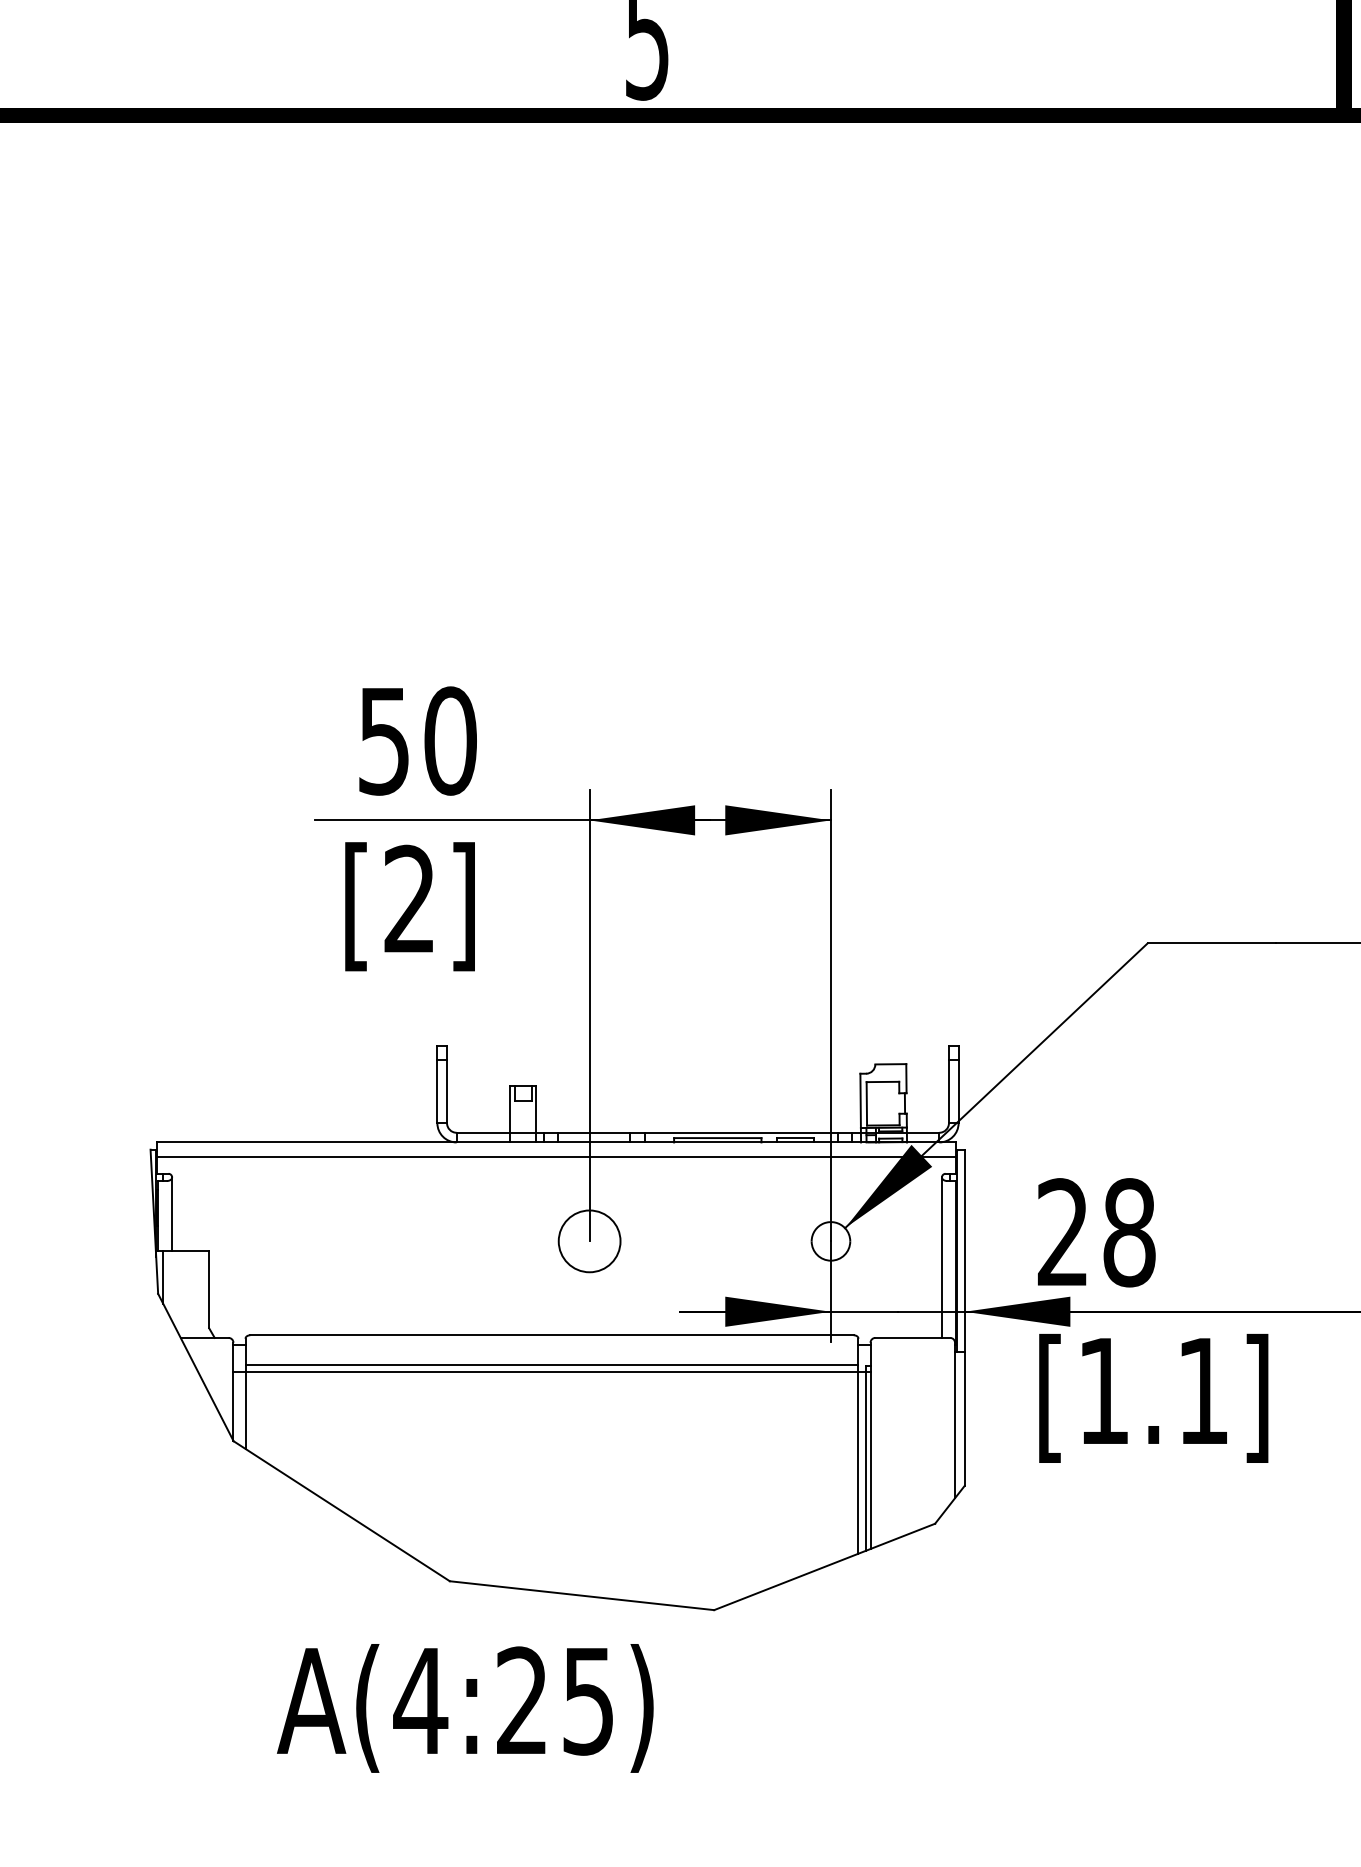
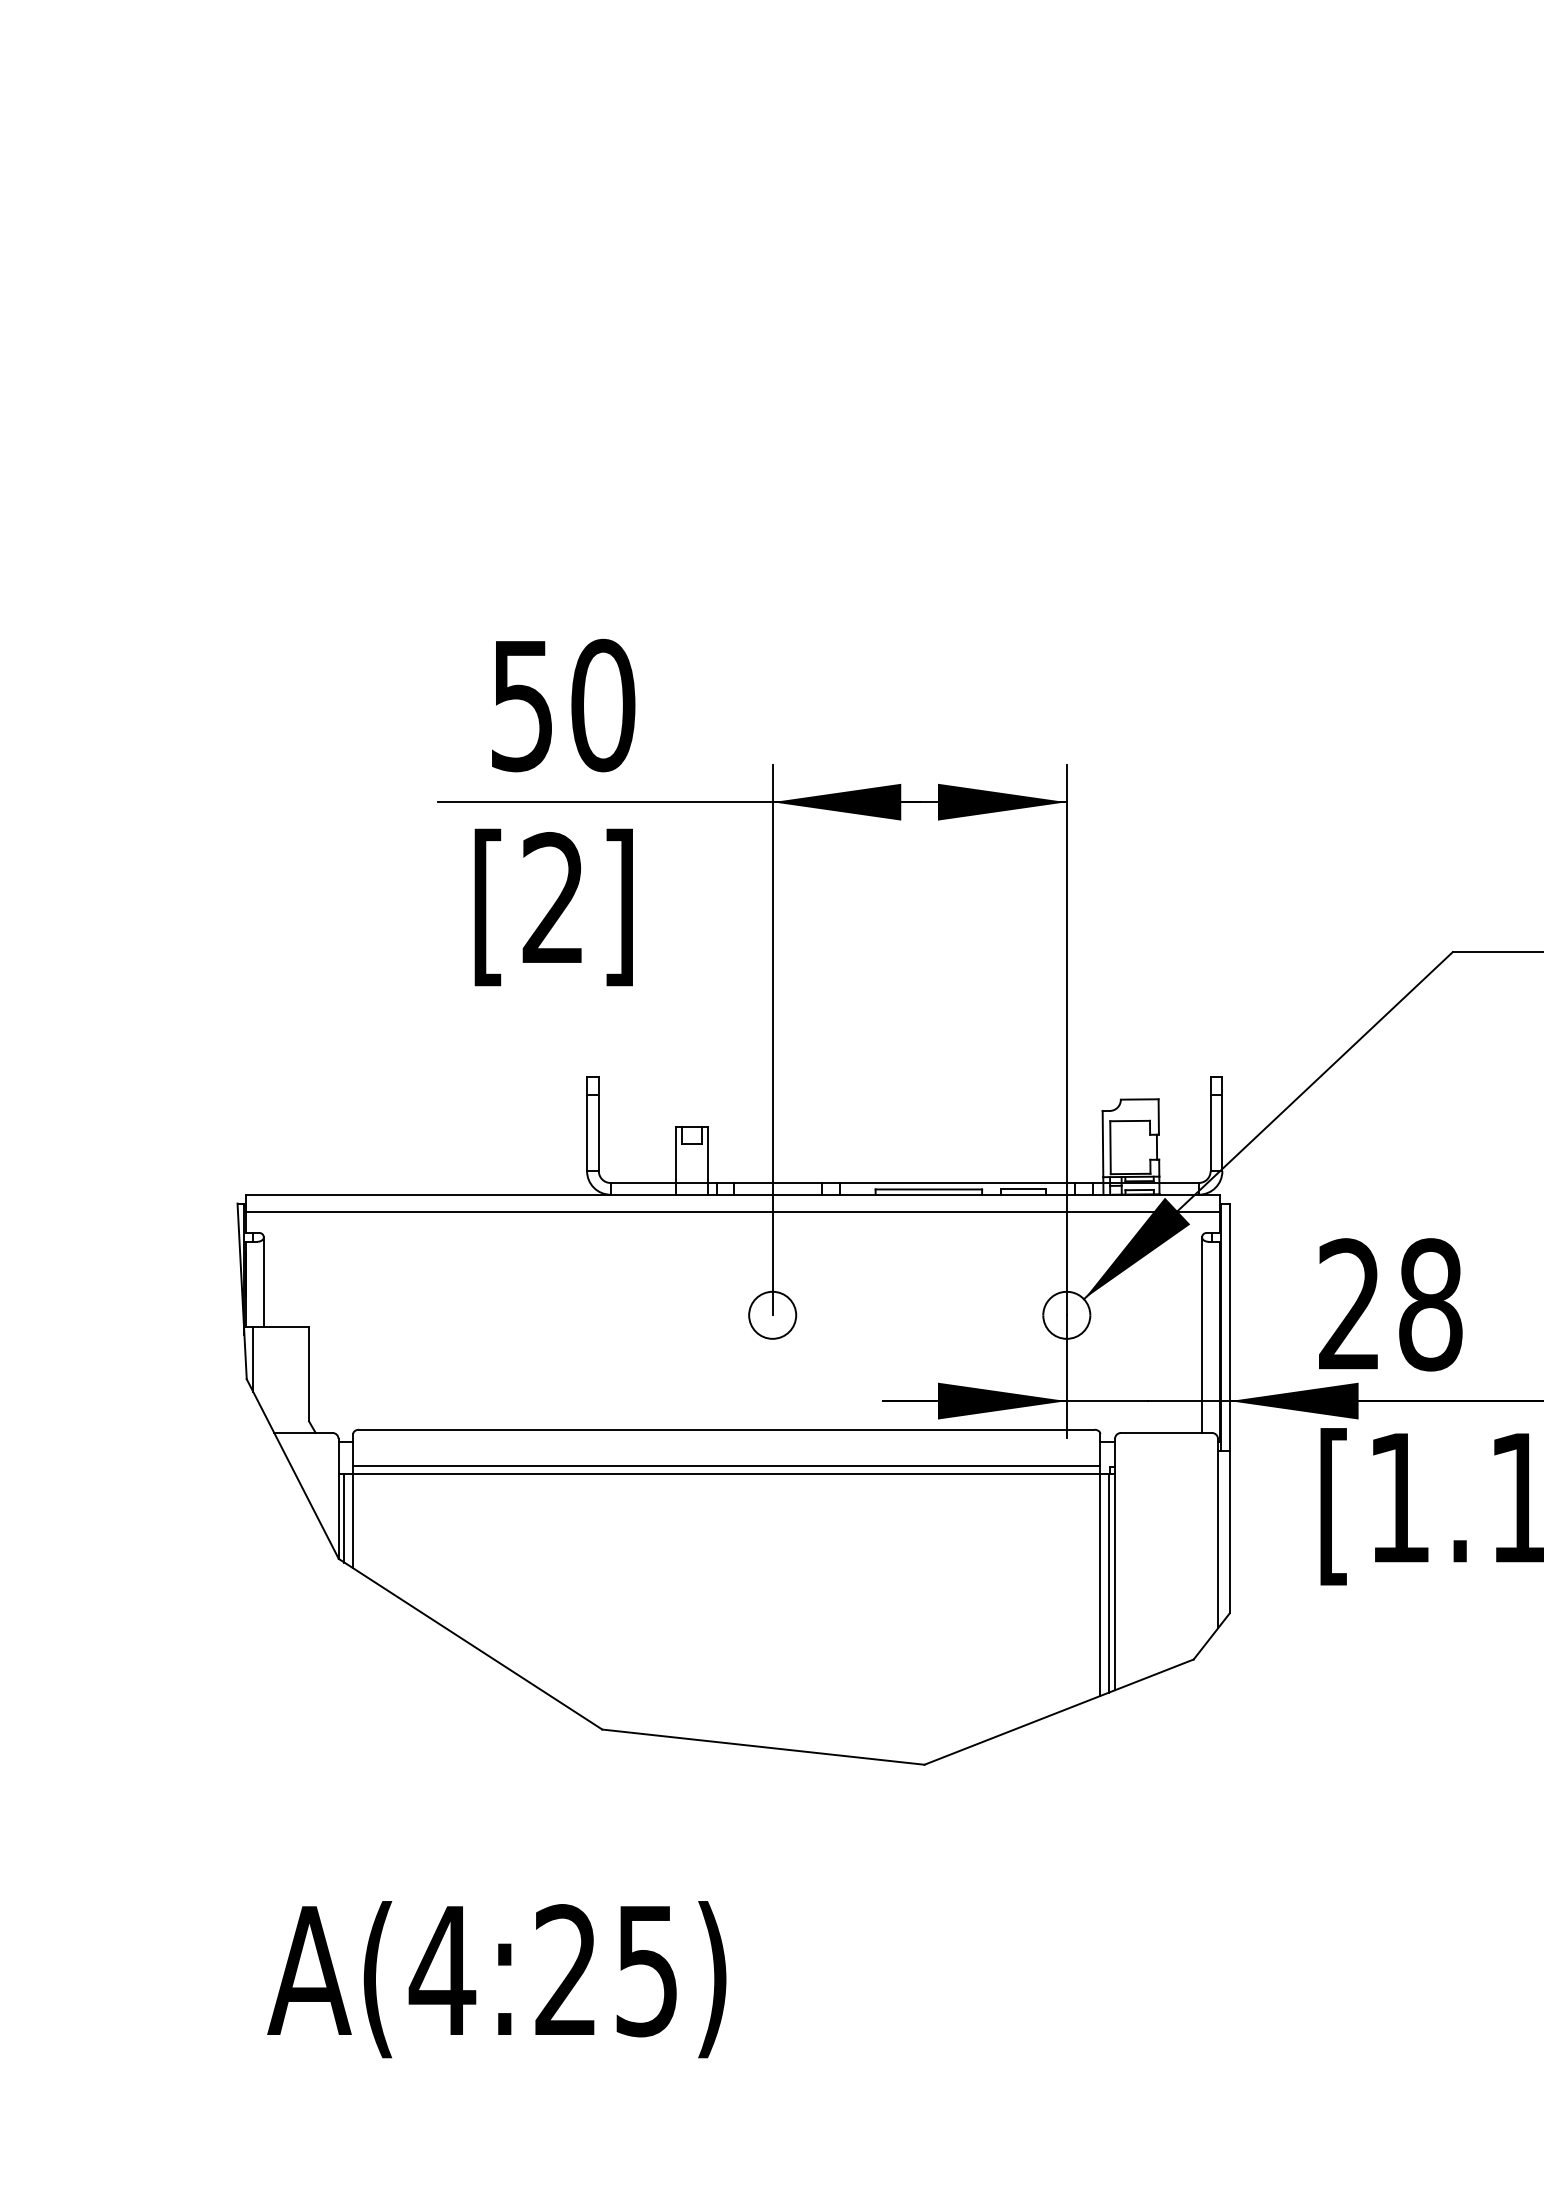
circle: (589, 1241) -> (772, 1315), size x0.62
line: (238, 1407) -> (344, 1517), added
text: (465, 1708) -> (497, 1979), moved

